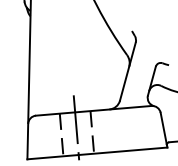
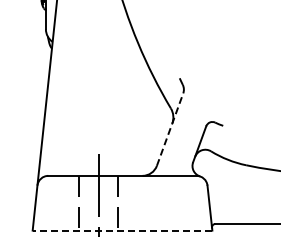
line: (128, 71) -> (170, 129), solid -> dashed
line: (97, 153) -> (122, 230), solid -> dashed

